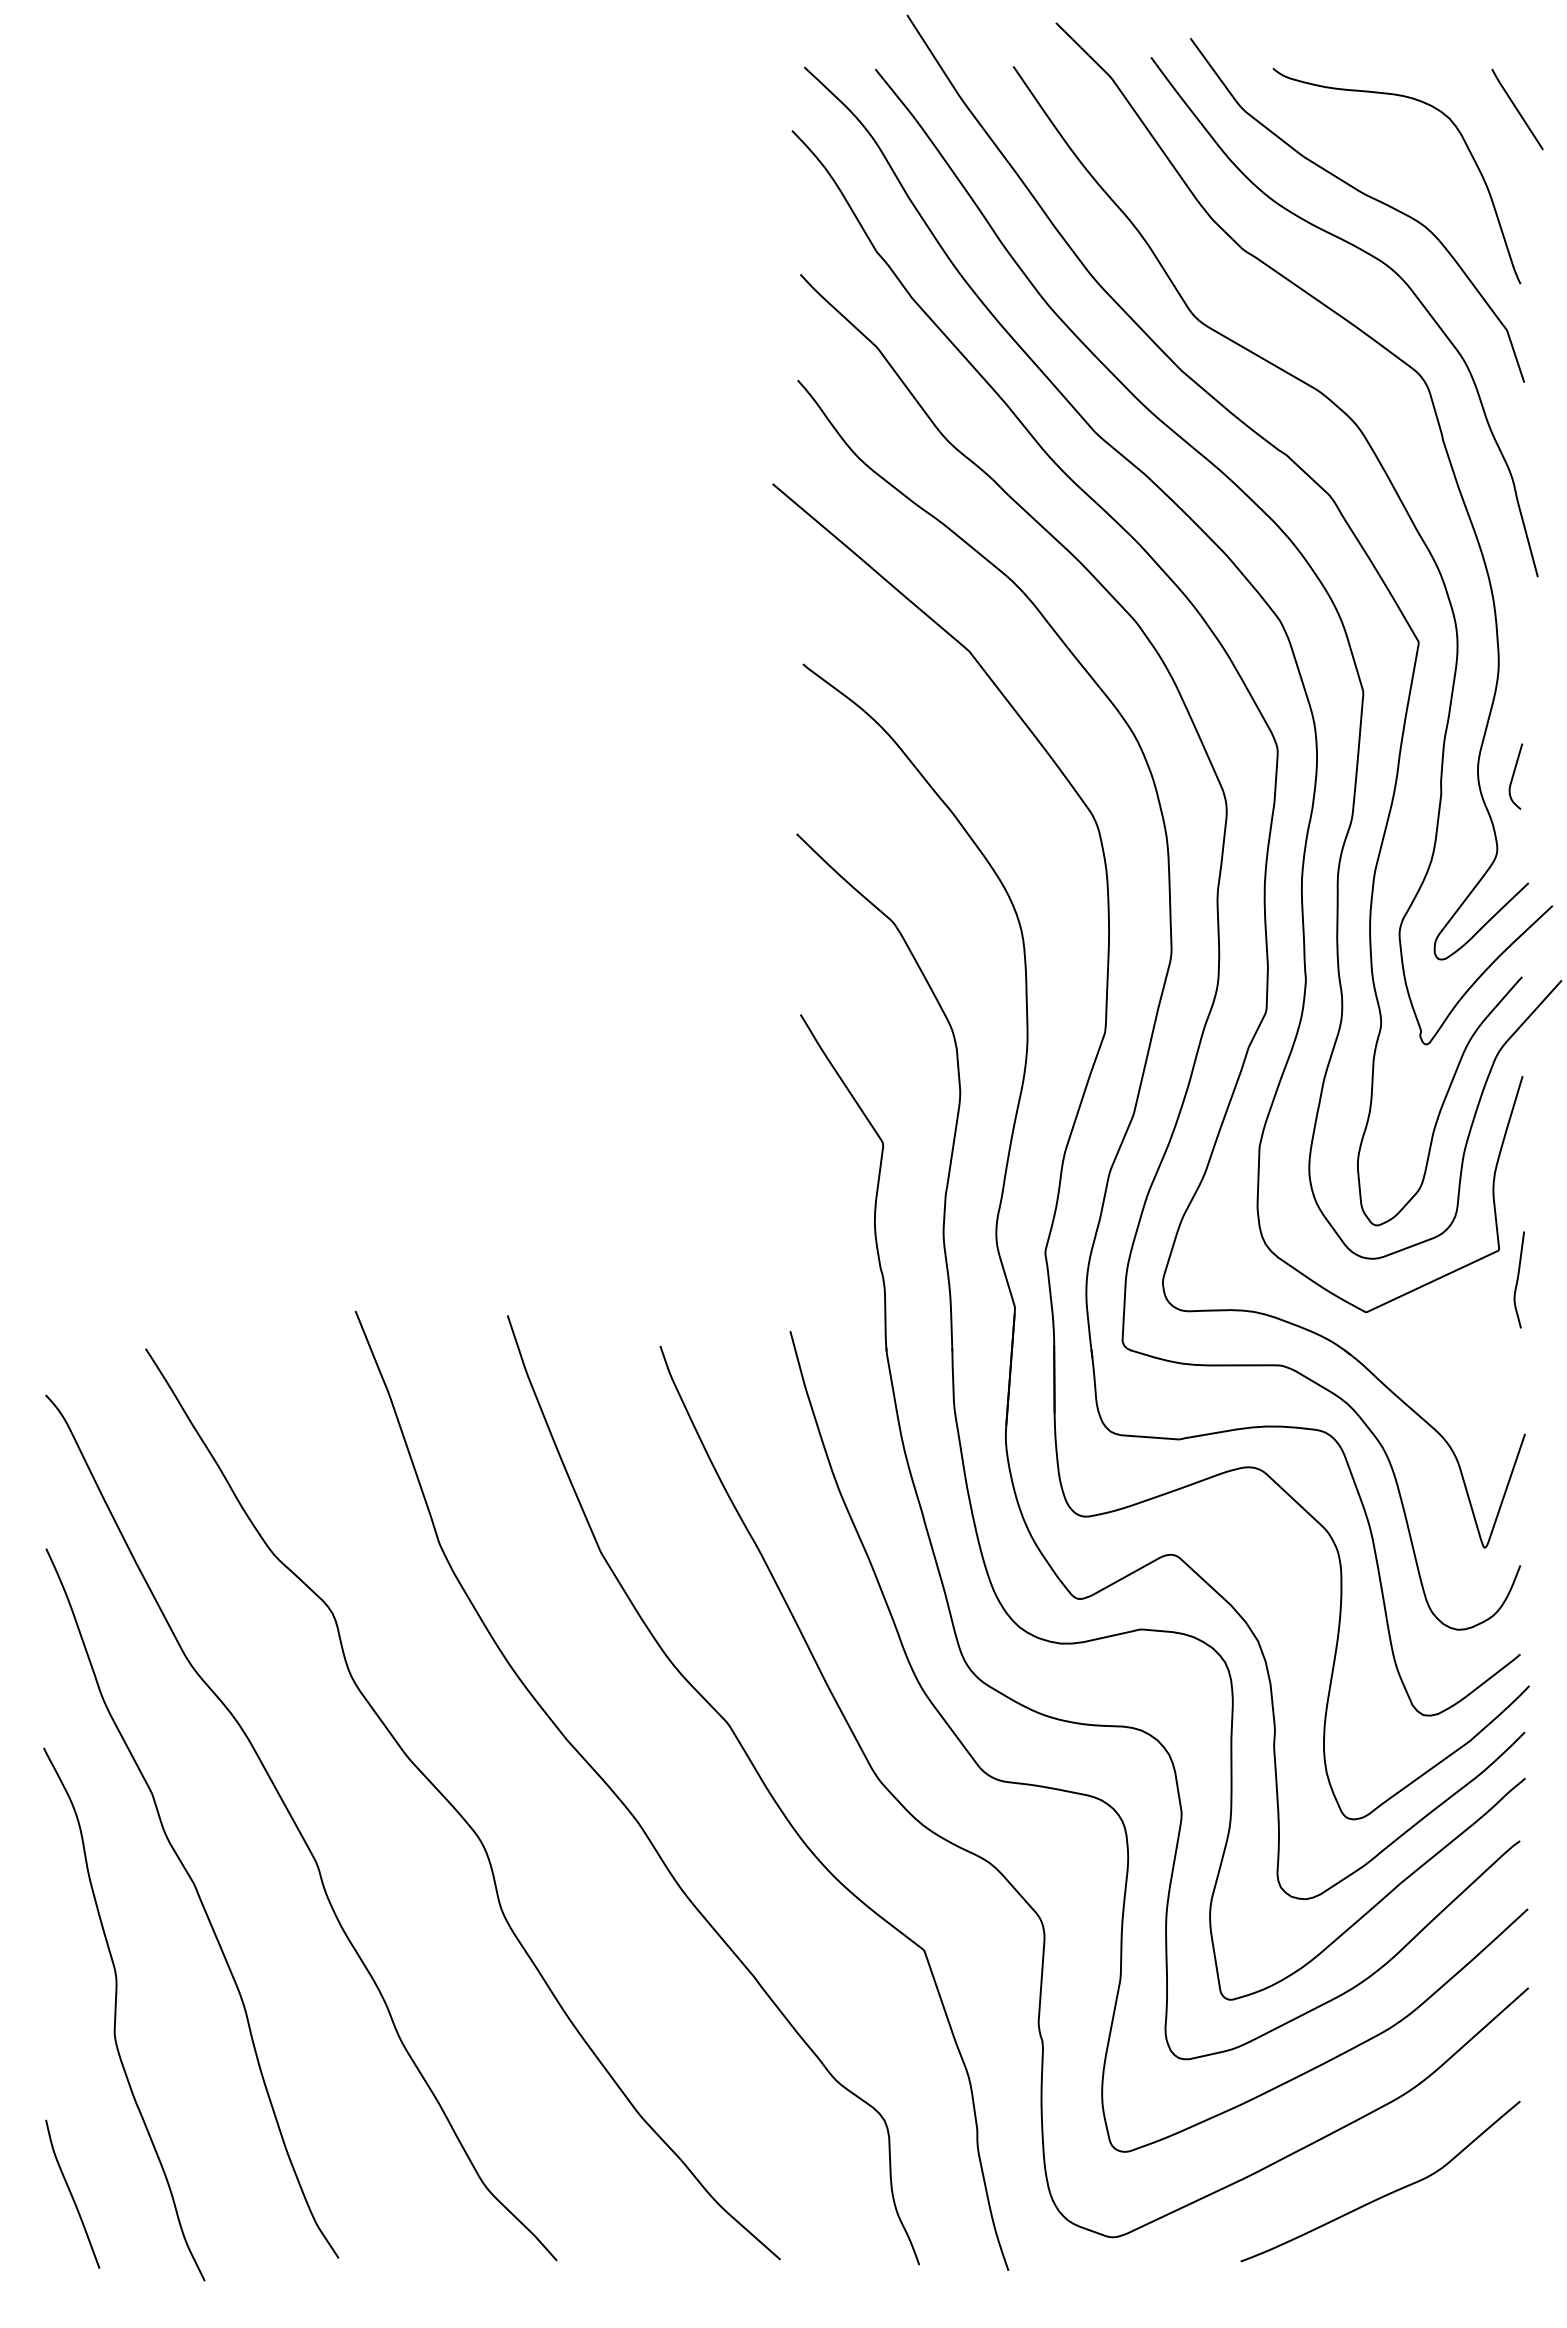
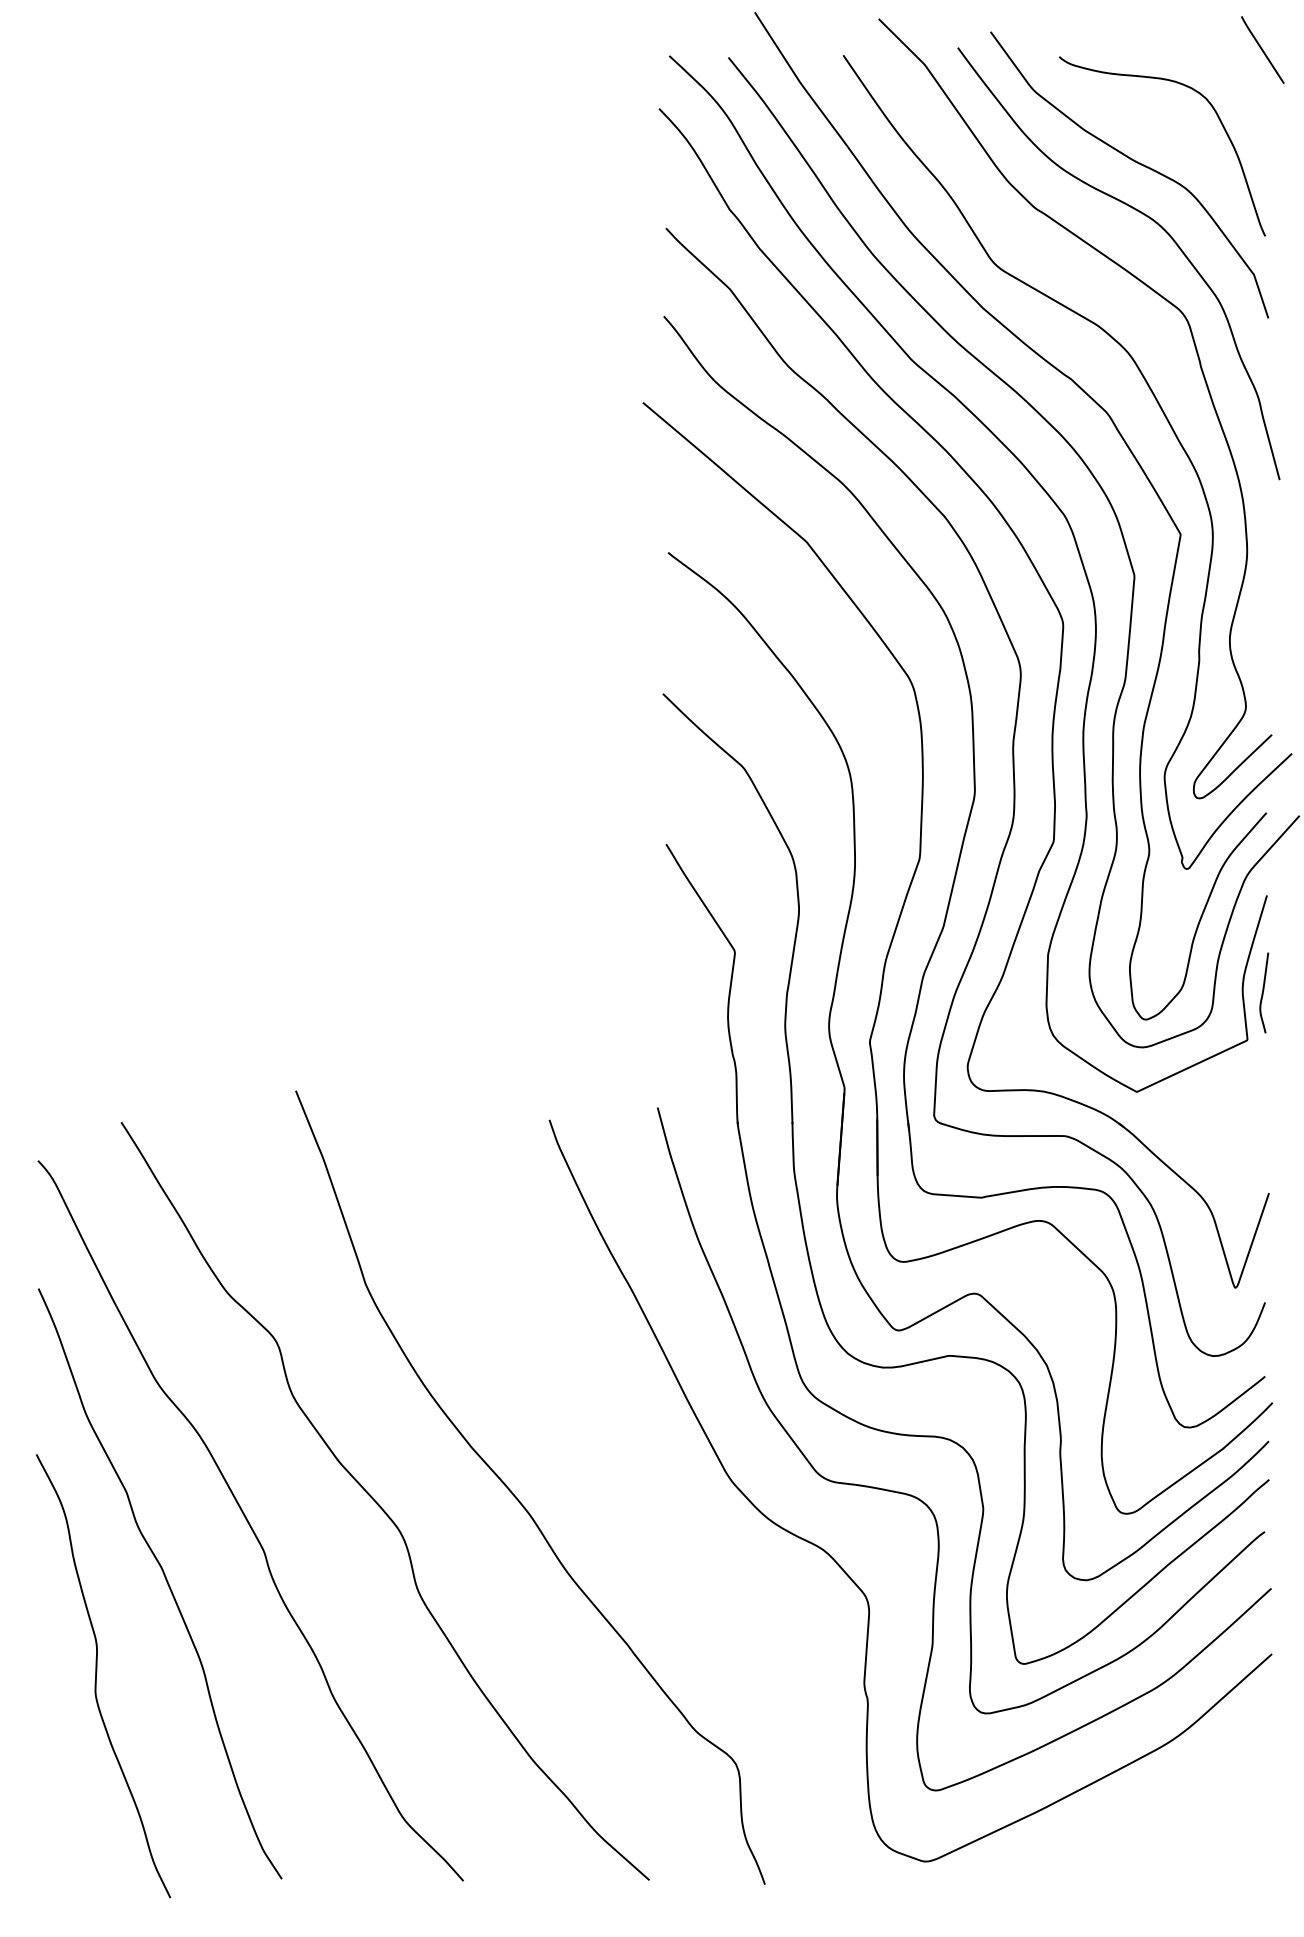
line: (1517, 108) -> (1262, 49), moved
curve: (1514, 774) -> (1260, 644), removed
curve: (1518, 1279) -> (1263, 992), moved
curve: (764, 1787) -> (636, 1487), removed
curve: (72, 2193) -> (60, 1825), removed
curve: (1386, 2193) -> (1153, 1825), removed

